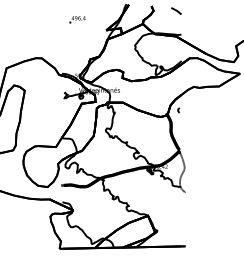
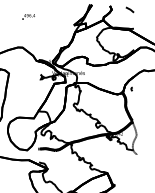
text: (77, 19) -> (28, 16), moved

